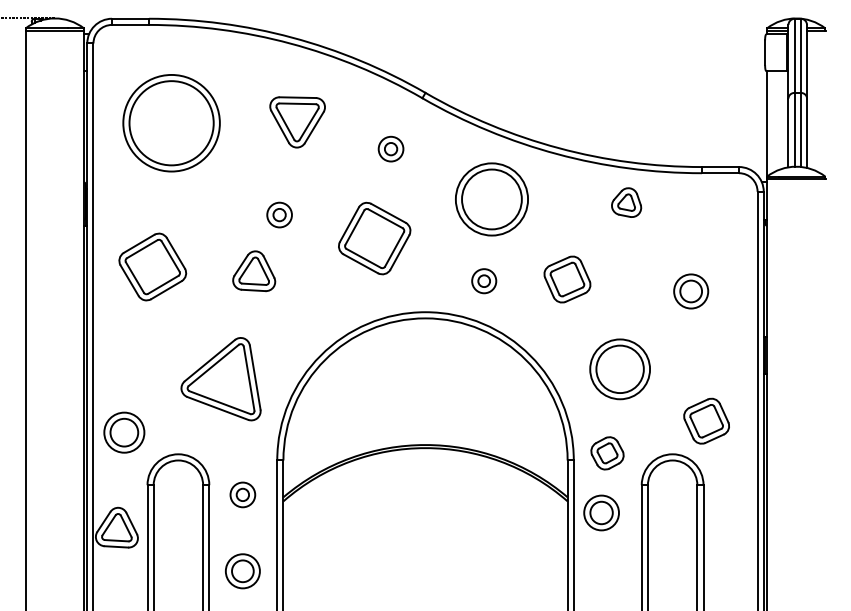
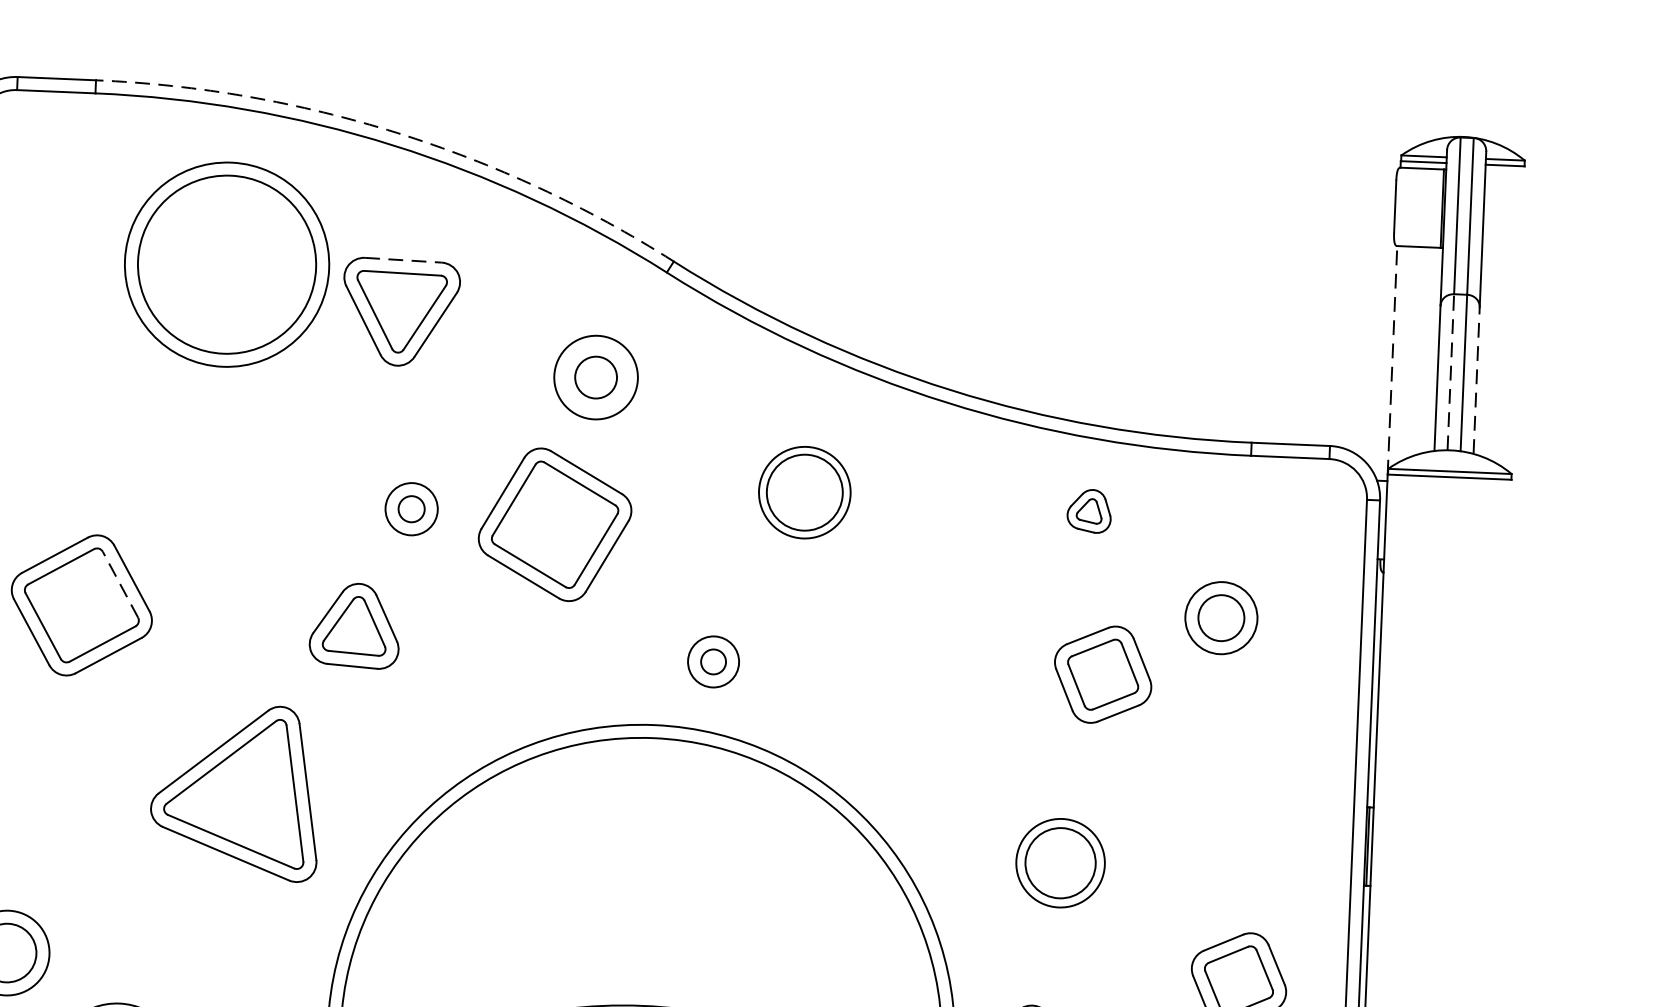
arc: (292, 37) -> (397, 132), solid -> dashed
line: (298, 97) -> (404, 259), solid -> dashed
part: (171, 123) -> (226, 265), moved
line: (766, 124) -> (1391, 358), solid -> dashed
line: (794, 129) -> (1450, 371), solid -> dashed
line: (807, 133) -> (1477, 381), solid -> dashed
part: (390, 148) -> (594, 375), size x1.6
part: (491, 199) -> (803, 492), size x0.6
part: (626, 202) -> (1088, 510), size x0.7
part: (279, 214) -> (411, 507), moved
part: (374, 238) -> (554, 524), moved
line: (170, 256) -> (120, 584), solid -> dashed
part: (254, 271) -> (355, 626), moved
part: (567, 279) -> (1103, 674), moved
part: (484, 281) -> (714, 662), moved
part: (691, 291) -> (1222, 618), moved
part: (619, 369) -> (1059, 863), size x0.7
part: (220, 379) -> (234, 792), moved

